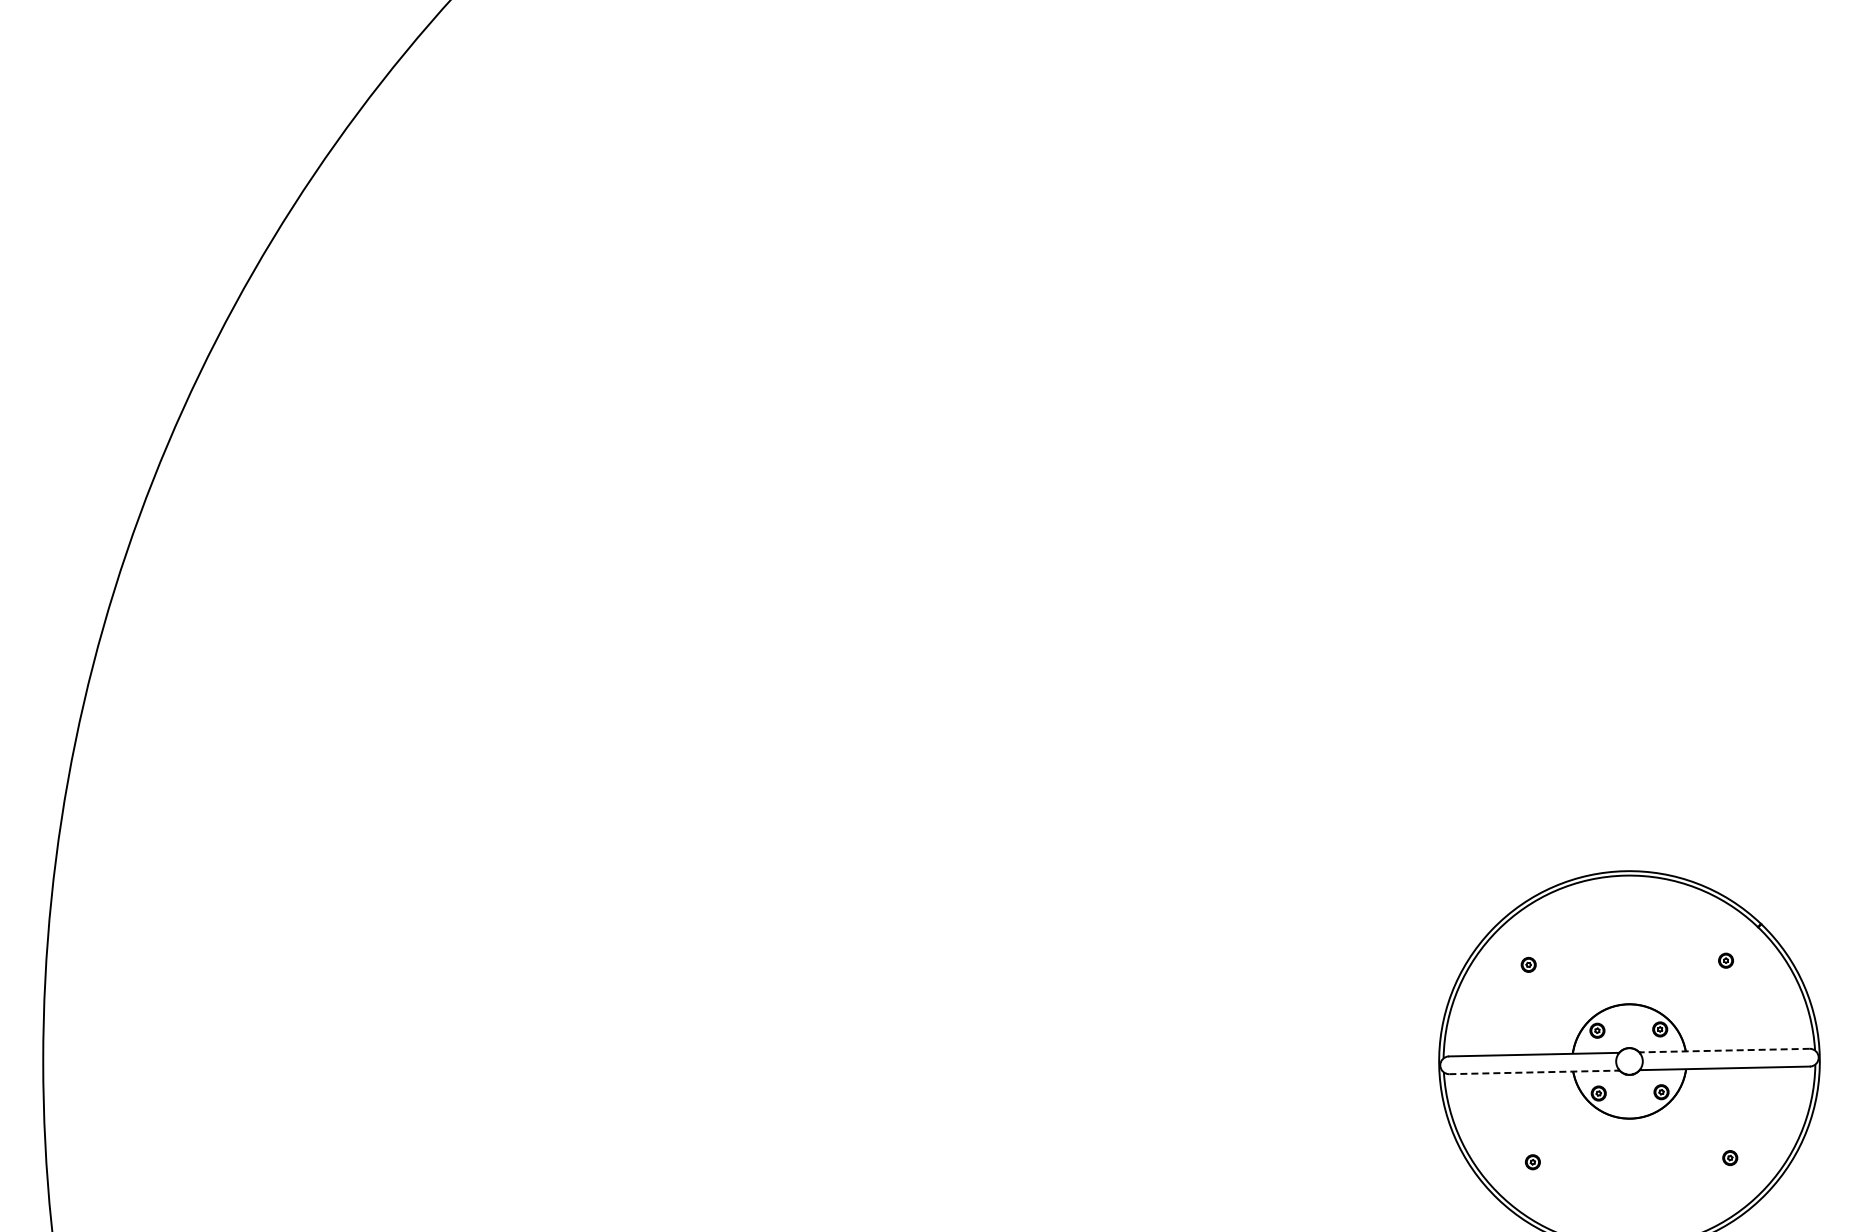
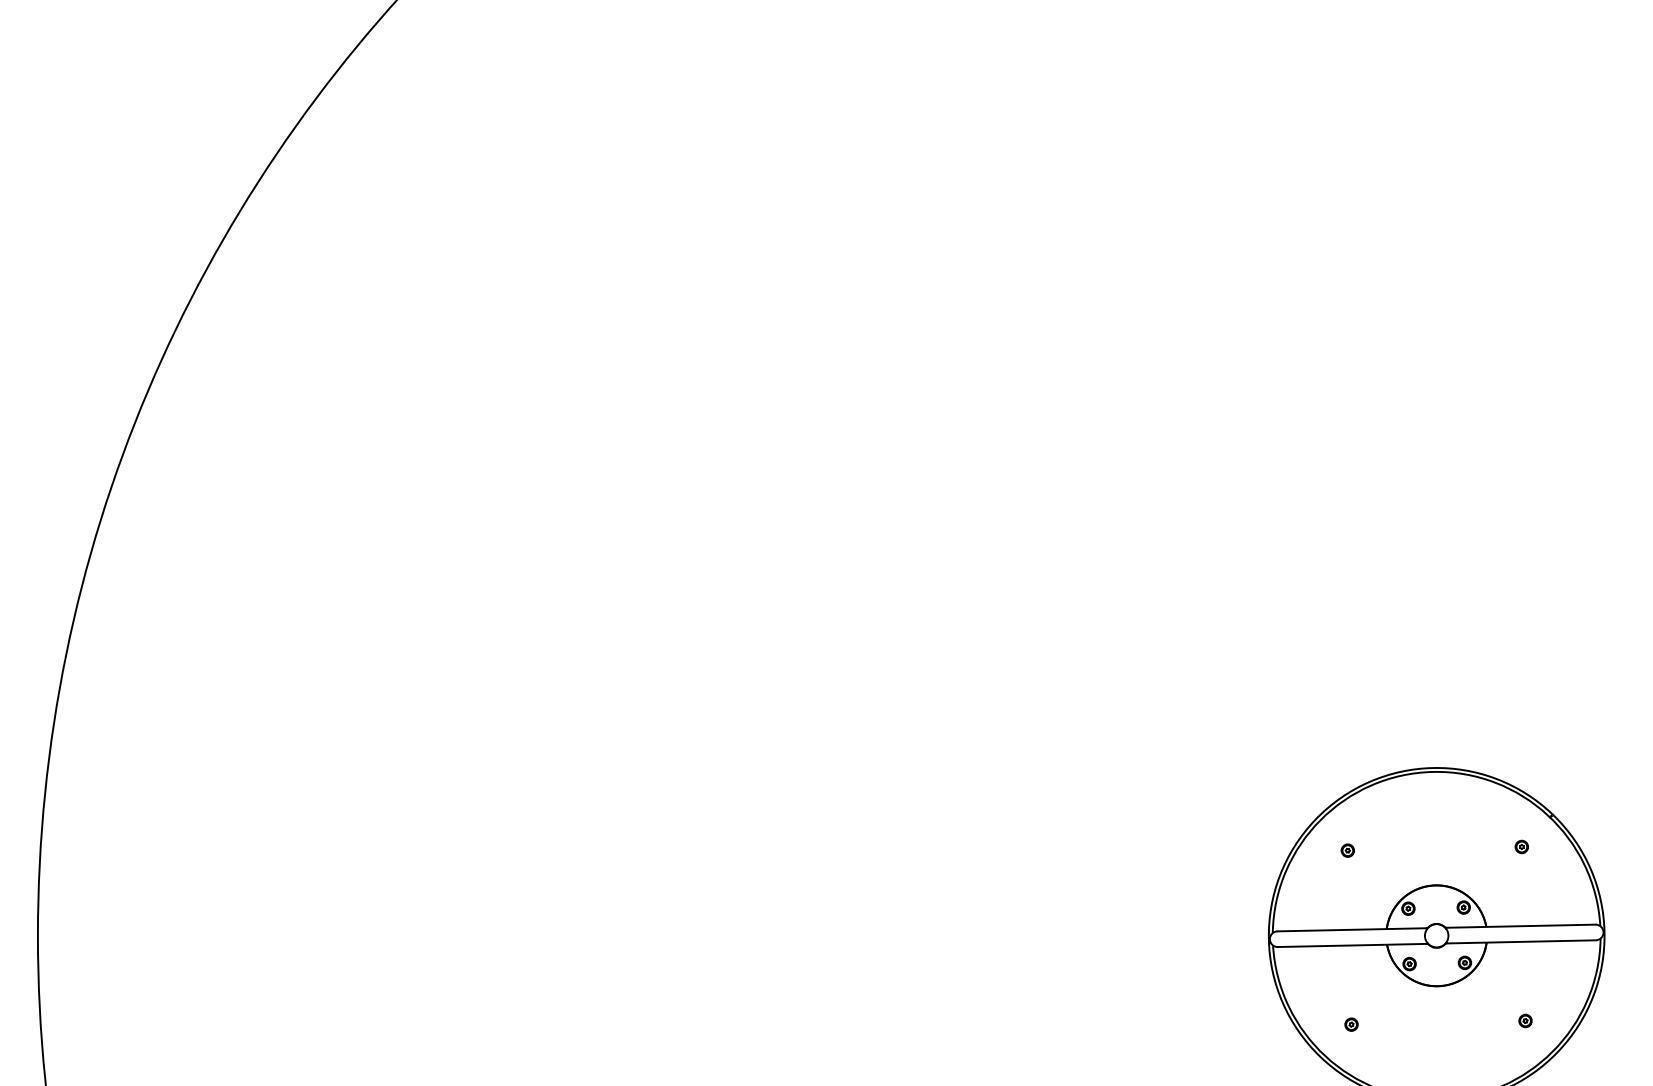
line: (1724, 1050) -> (1520, 926), dashed -> solid
line: (1534, 1072) -> (1352, 945), dashed -> solid

